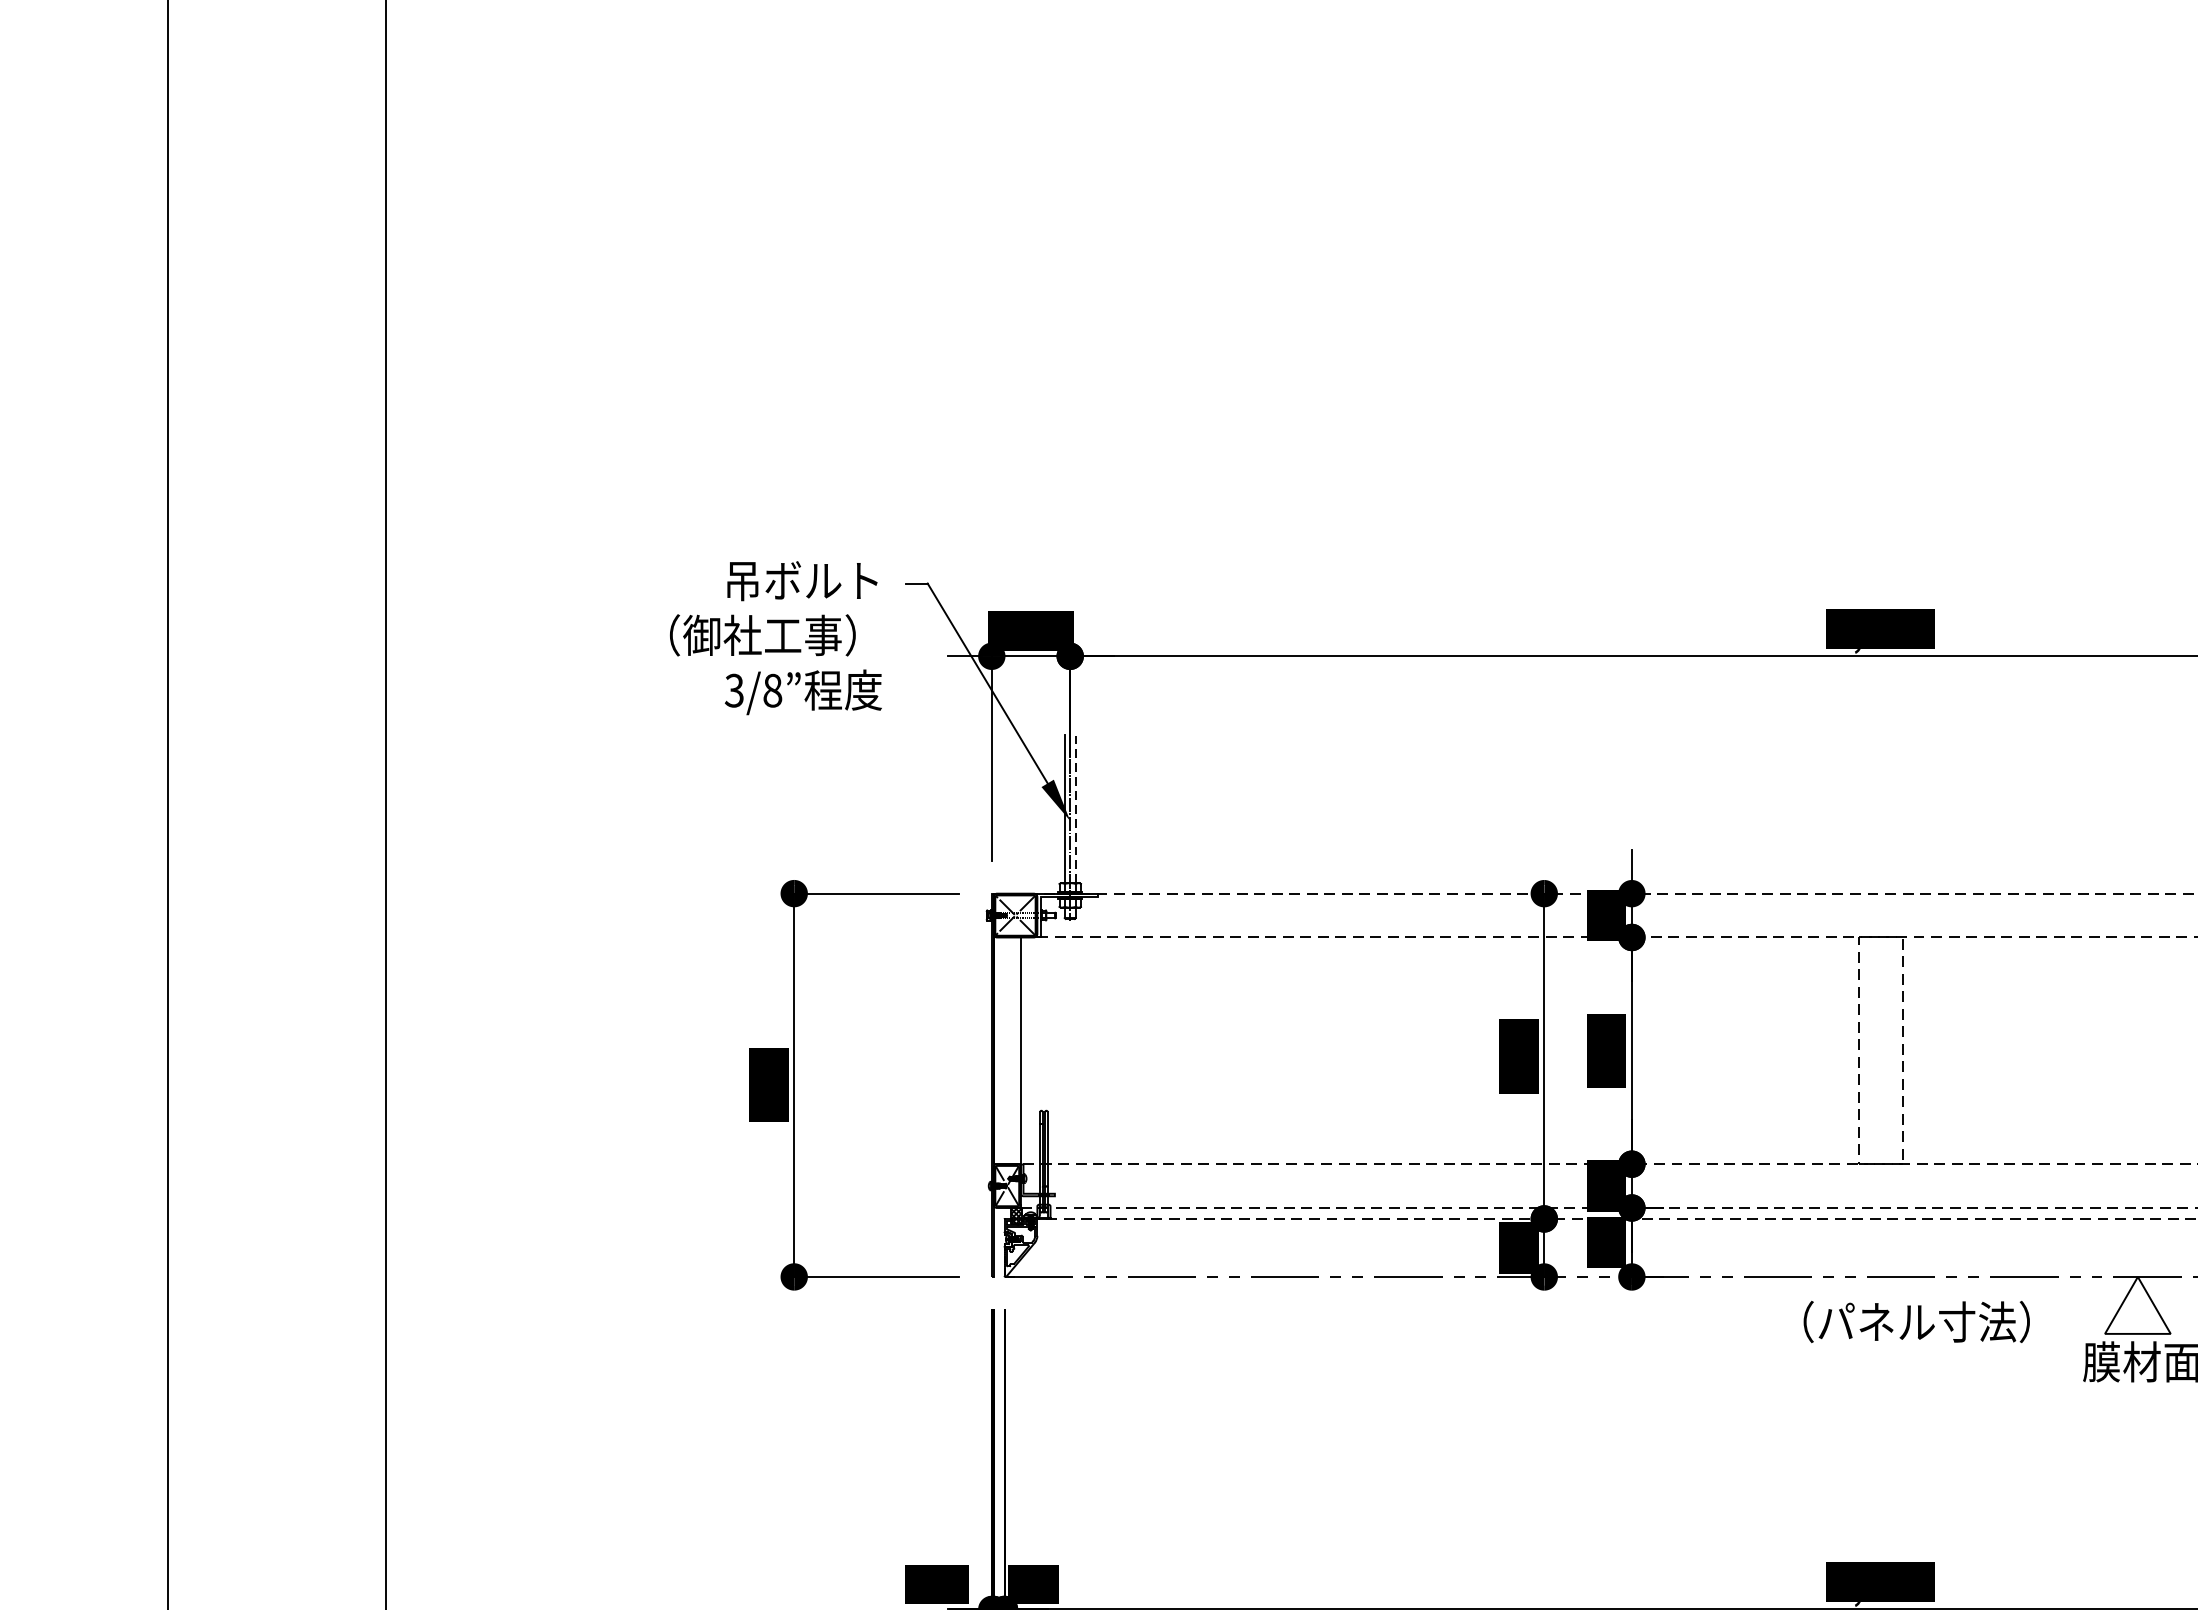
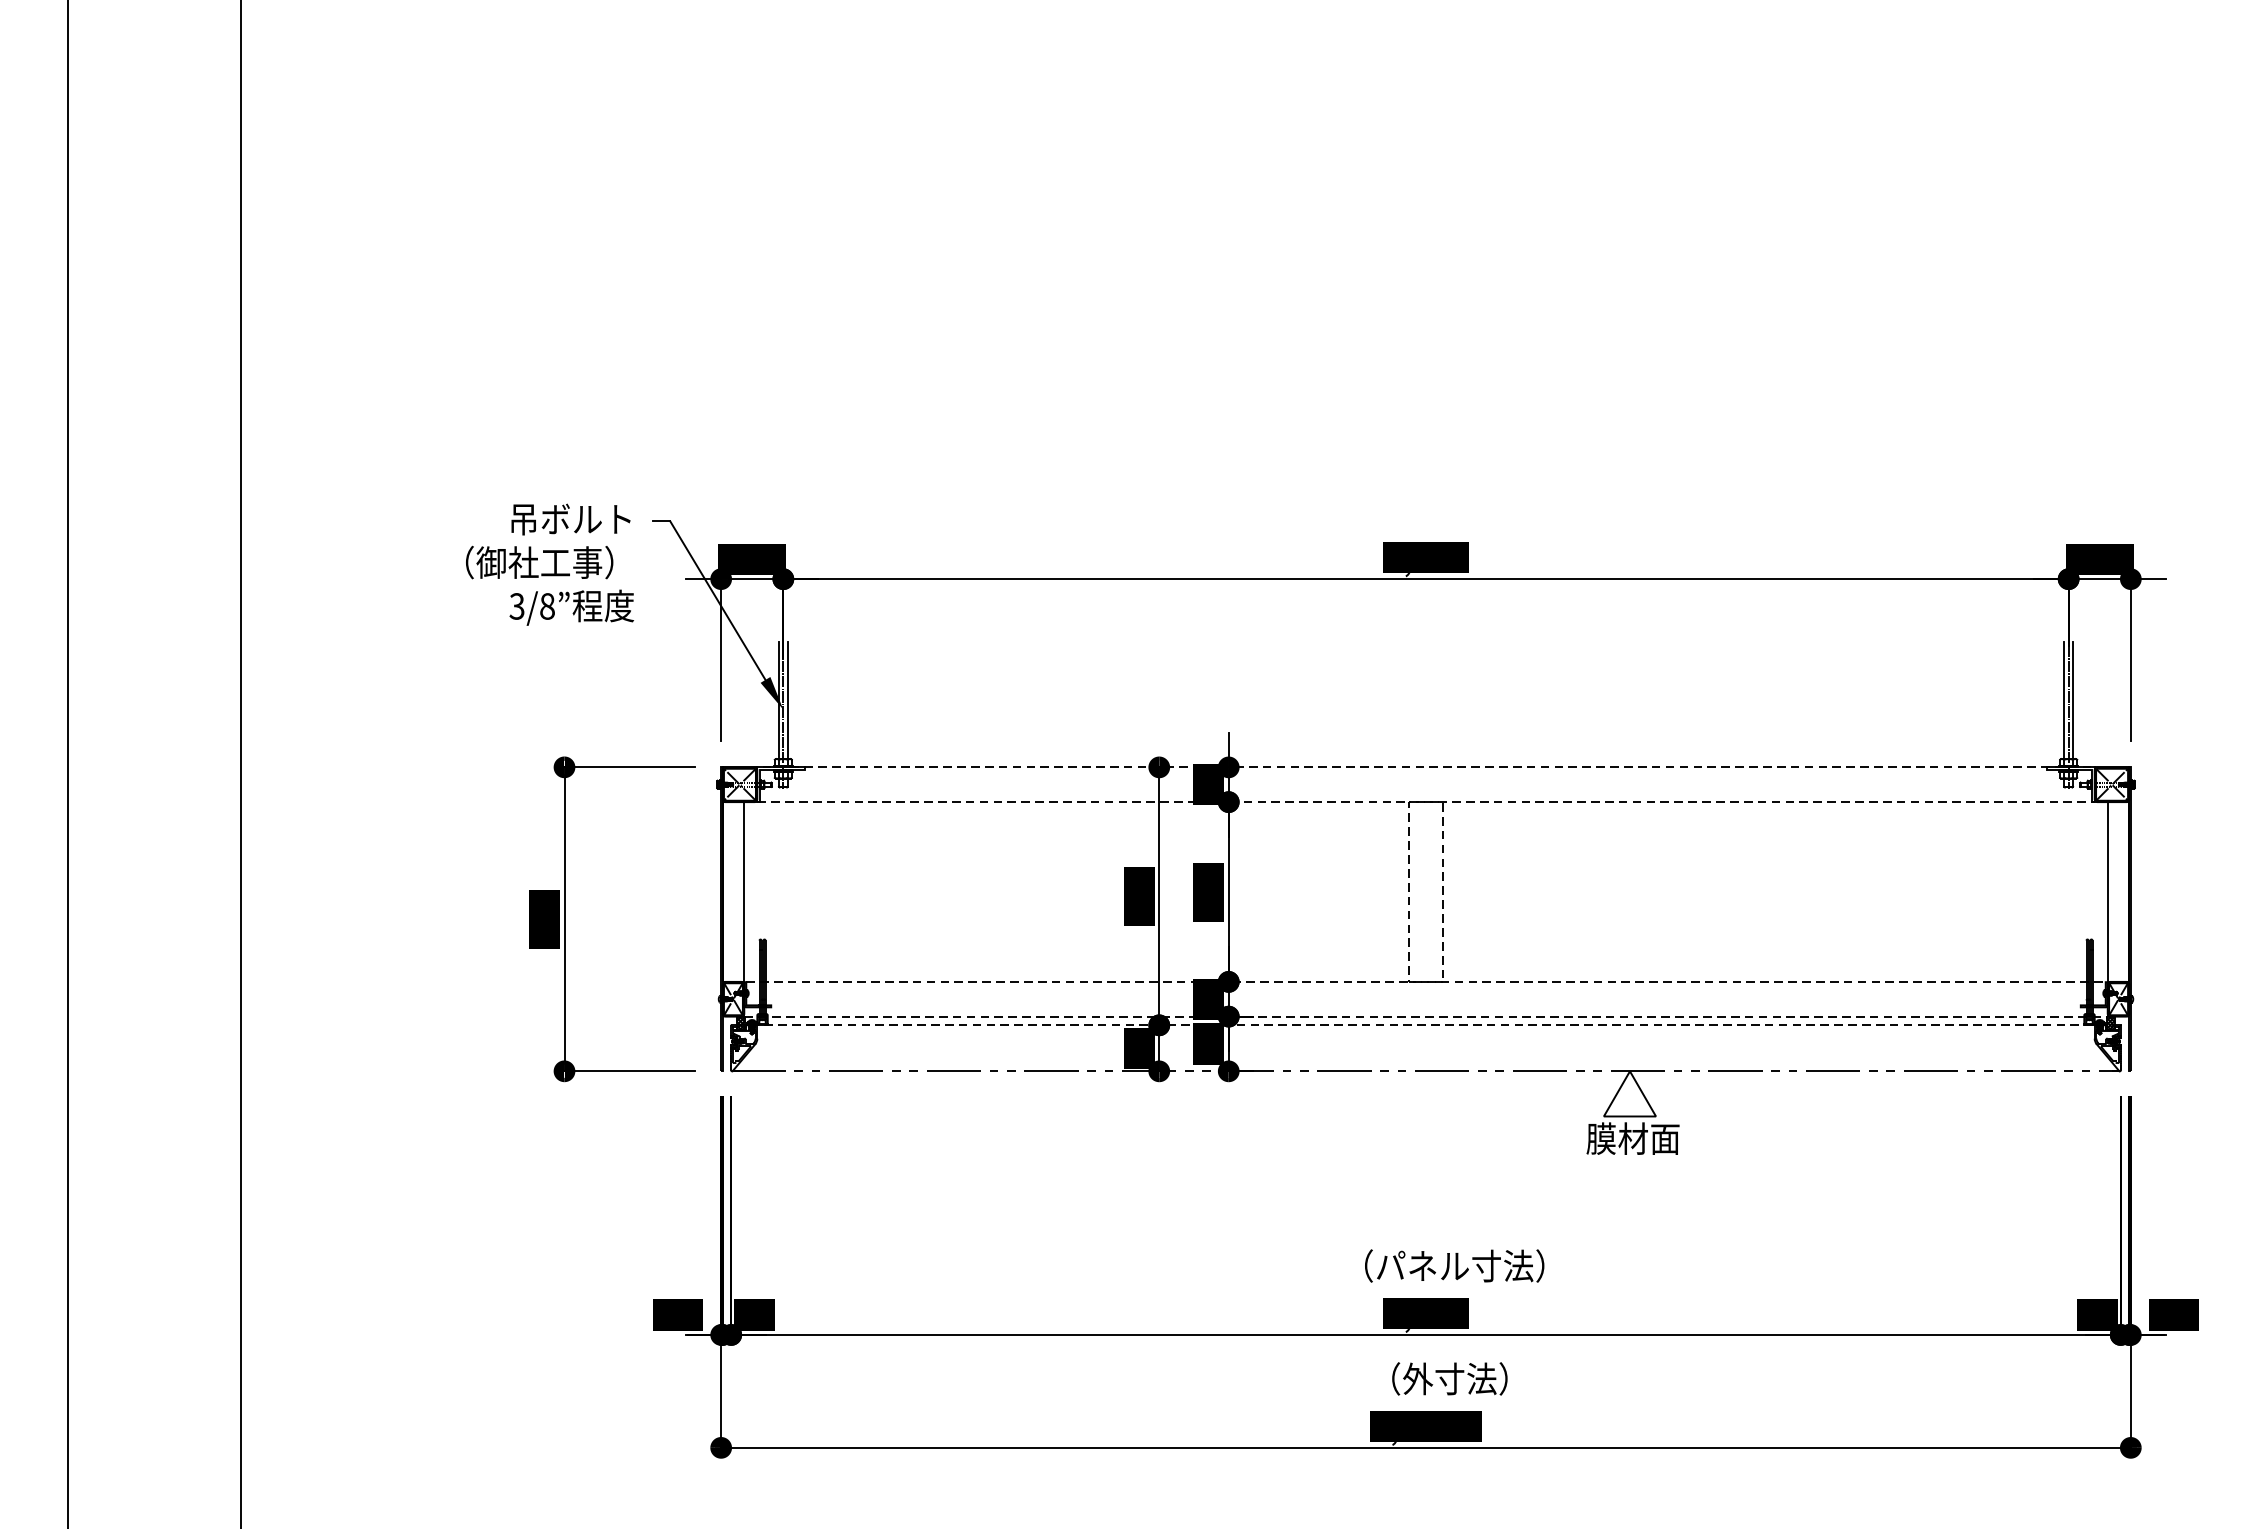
line: (1075, 809) -> (787, 700), dashed -> solid
text: (1916, 1321) -> (1454, 1265), moved

